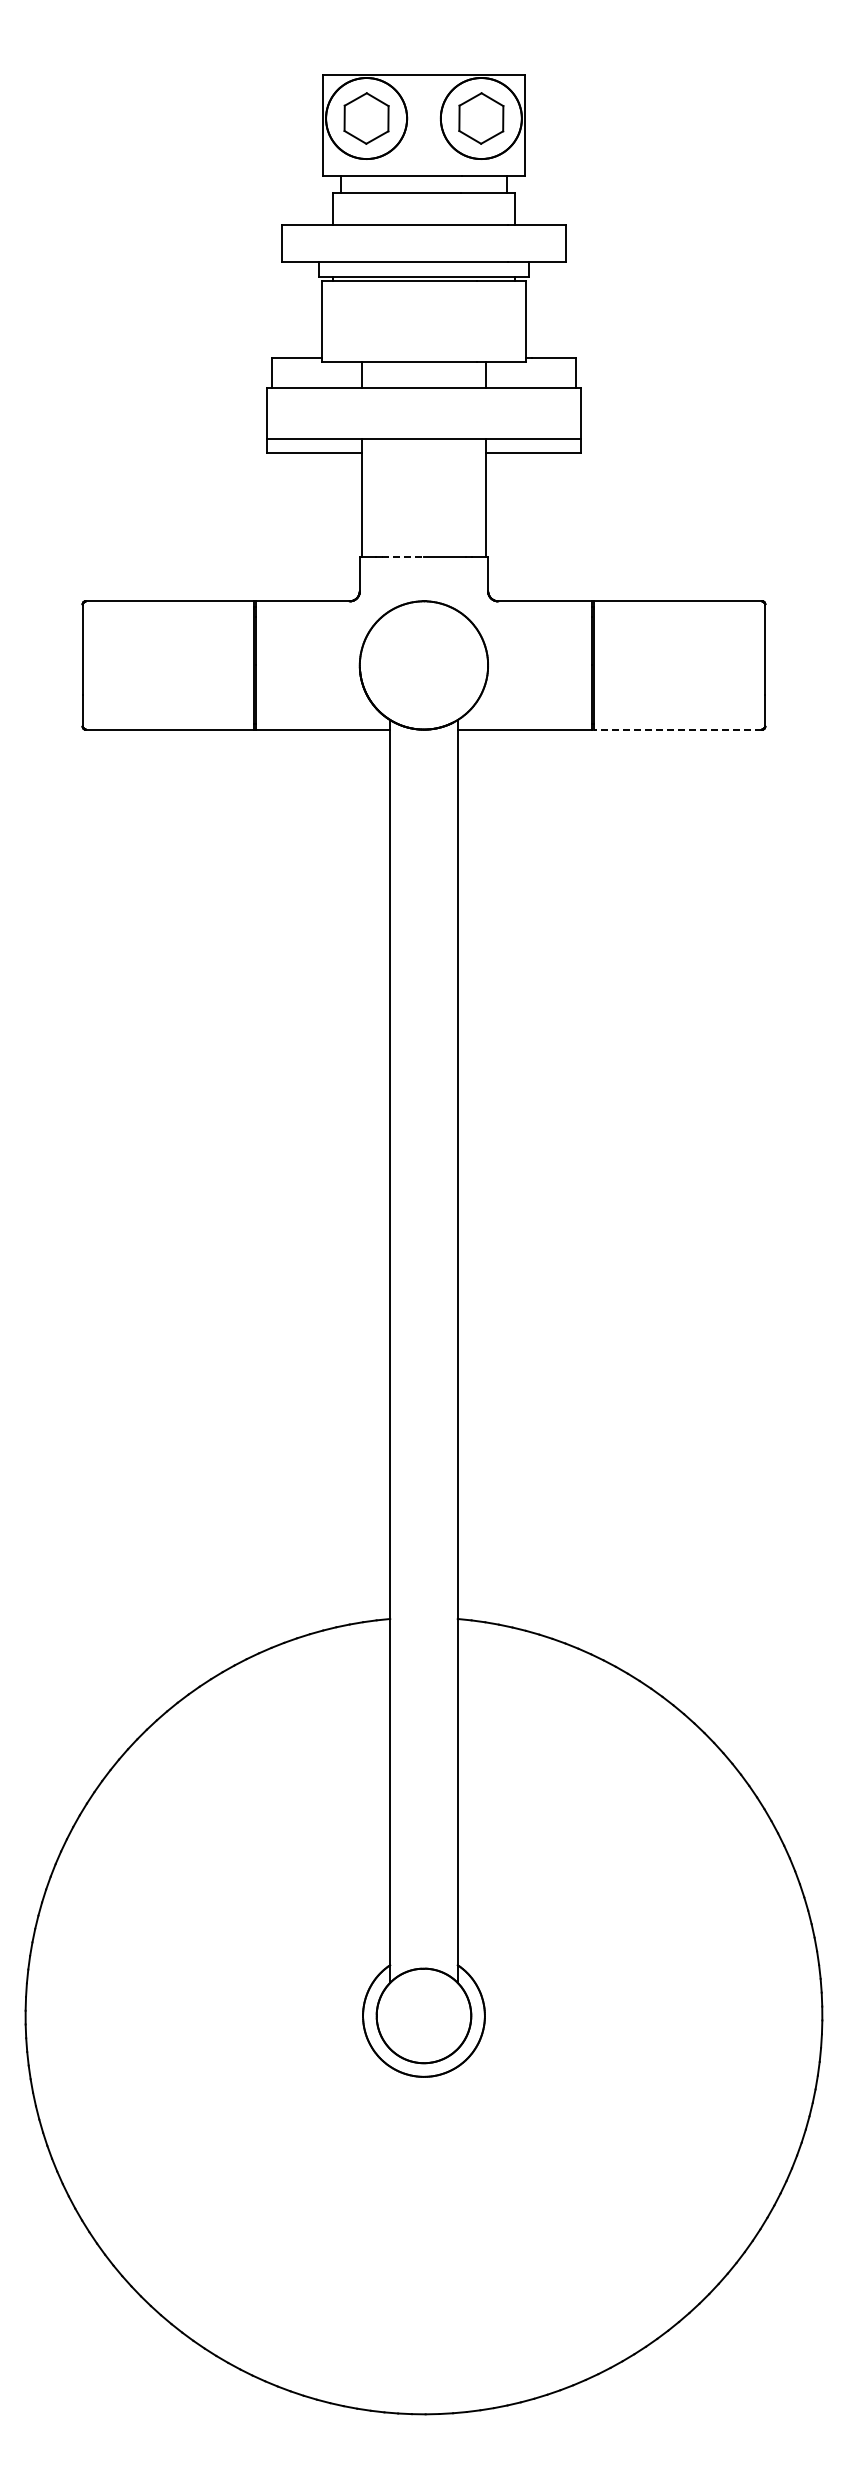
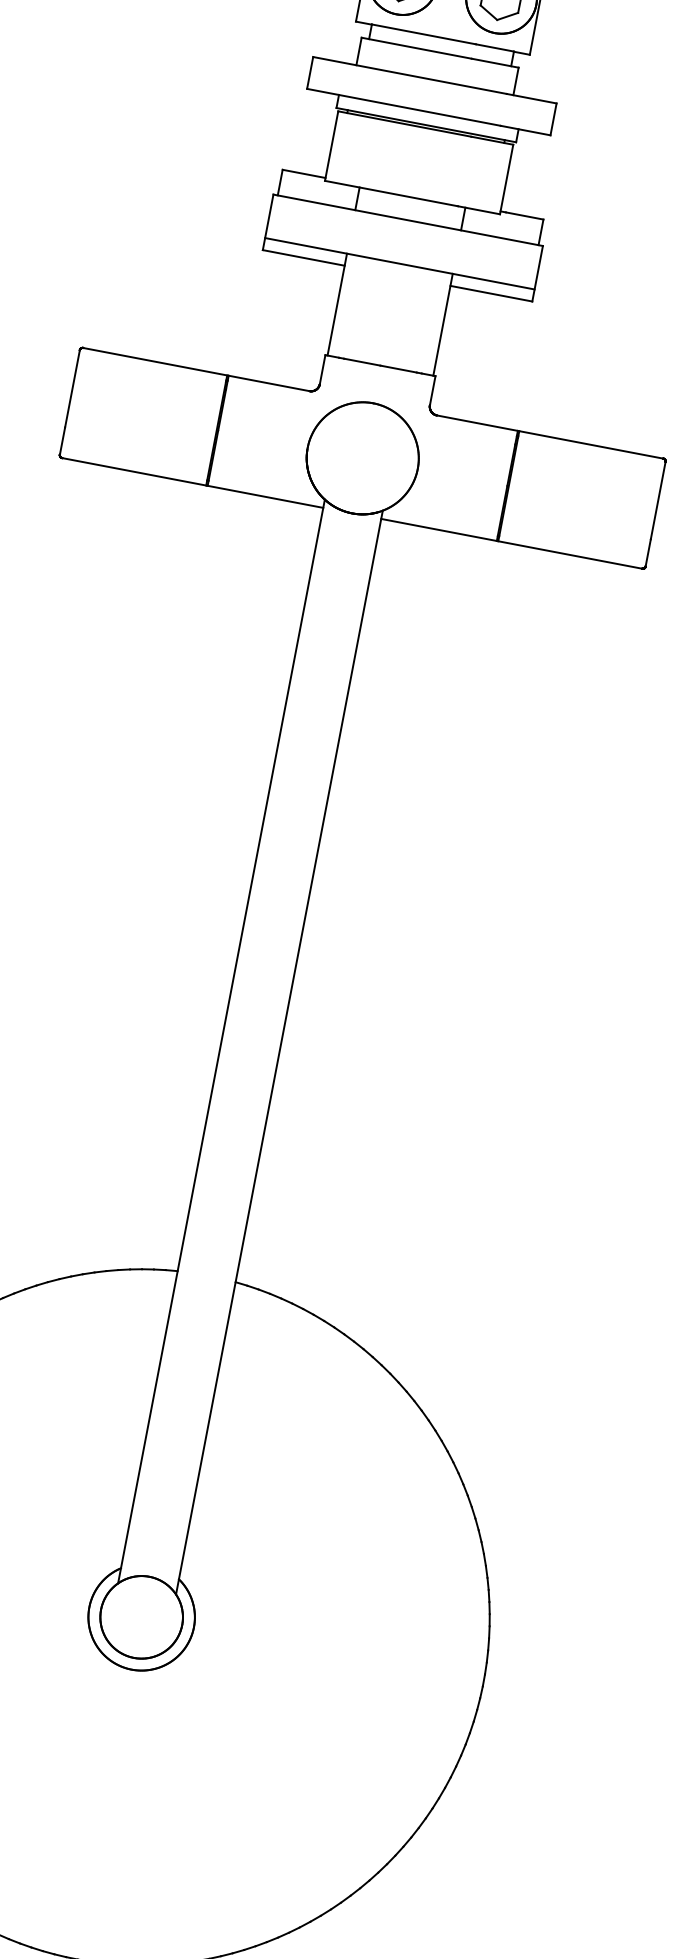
line: (403, 557) -> (362, 362), dashed -> solid
line: (678, 729) -> (570, 554), dashed -> solid

